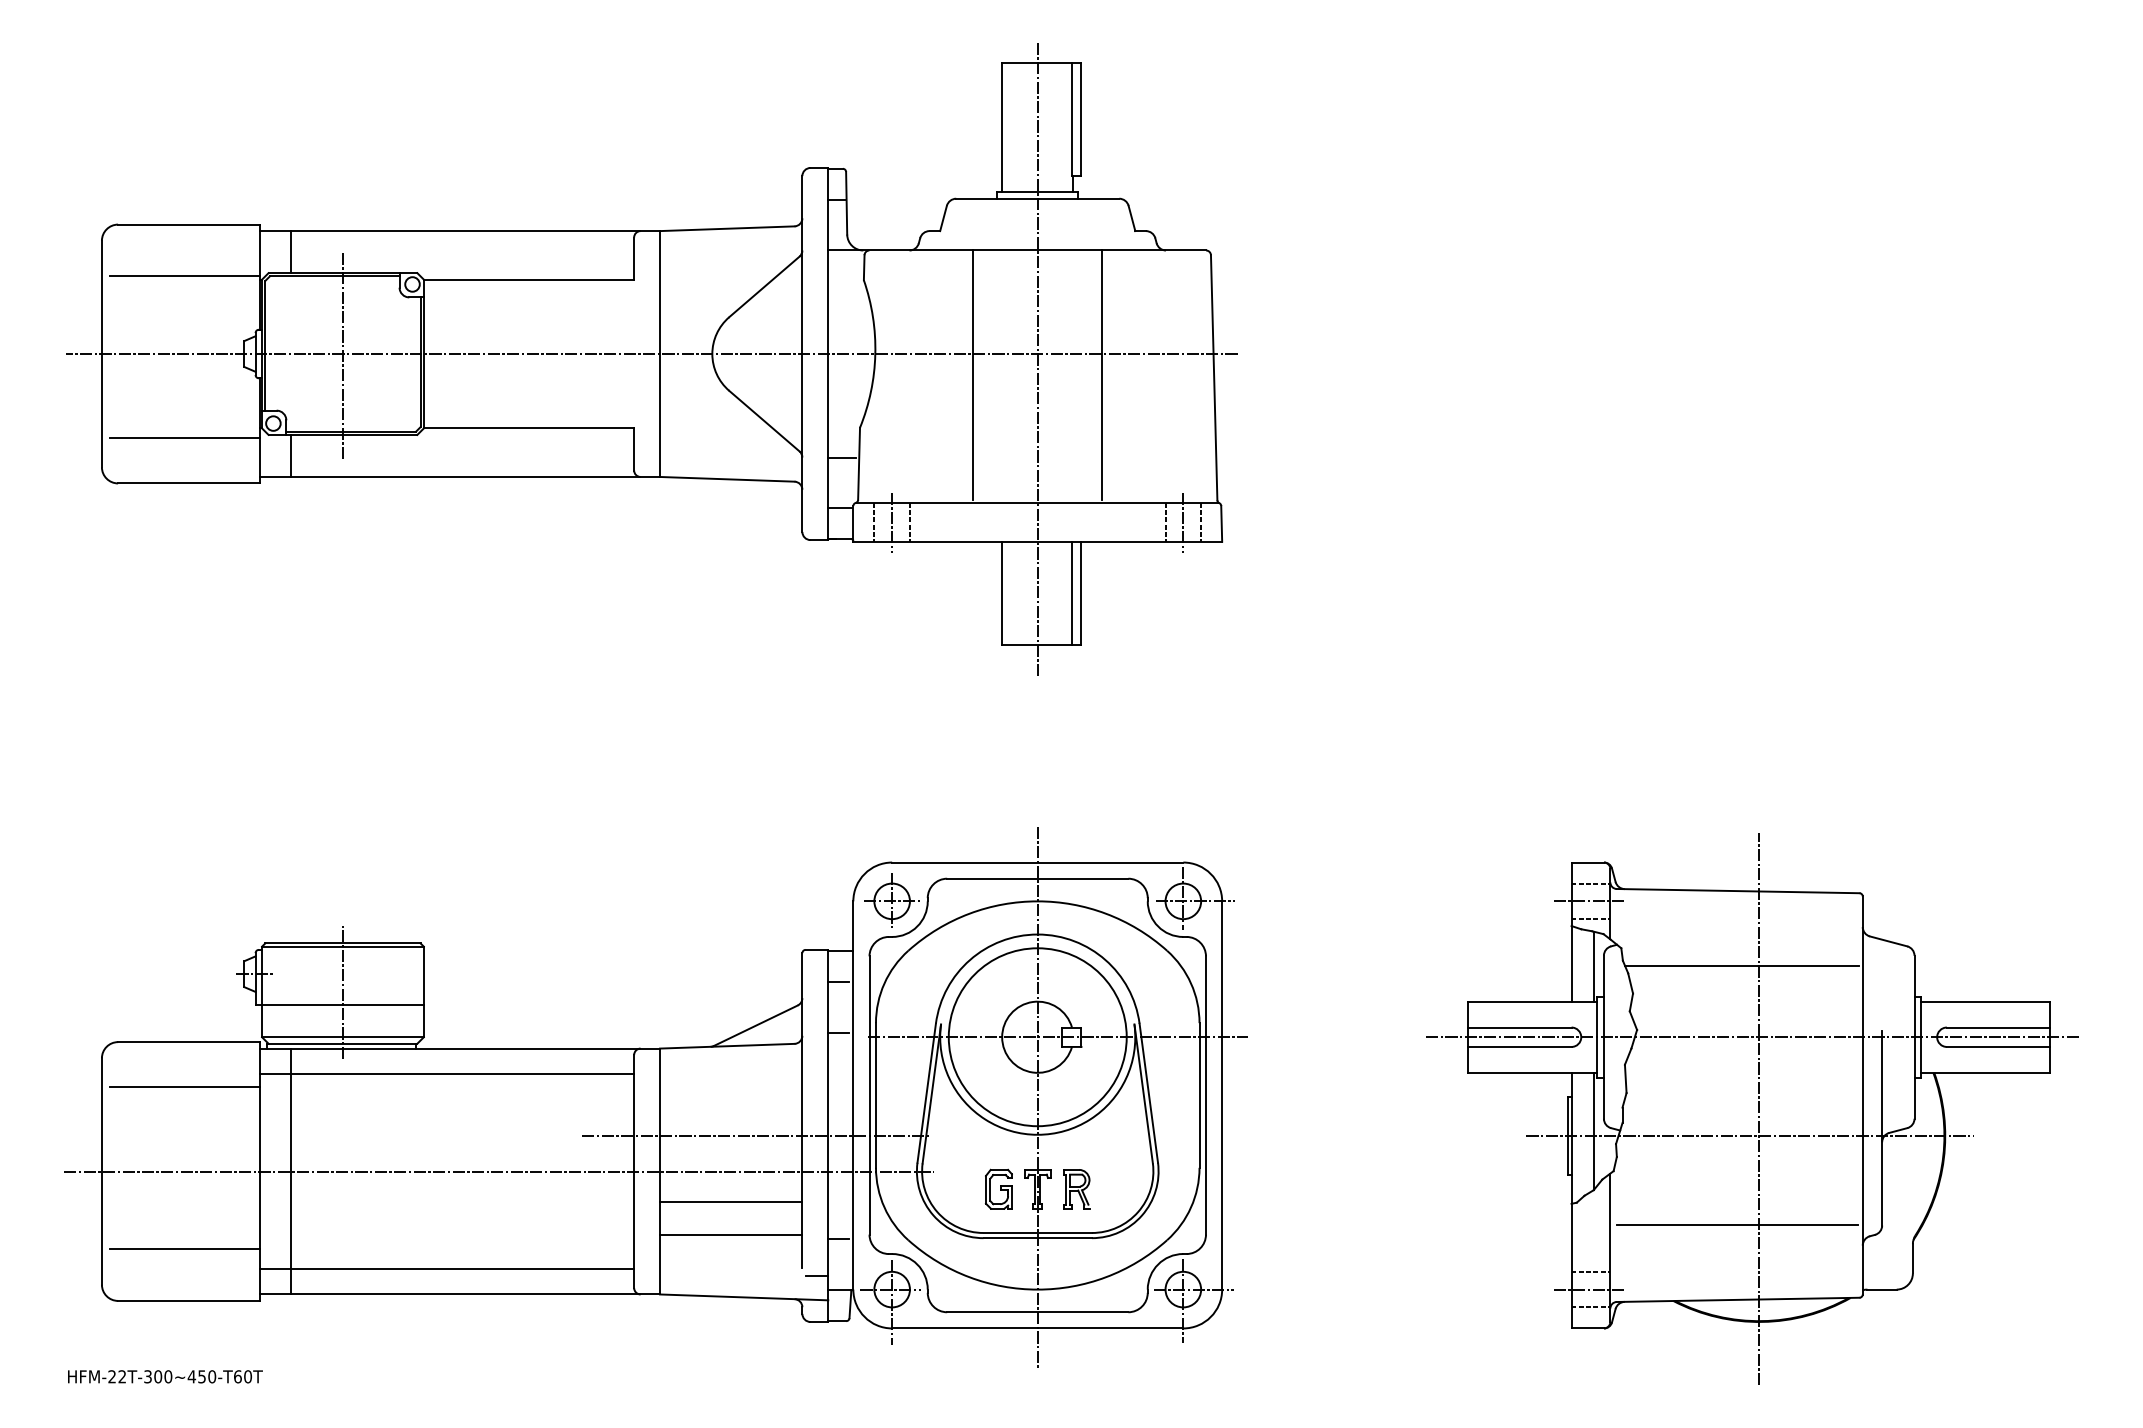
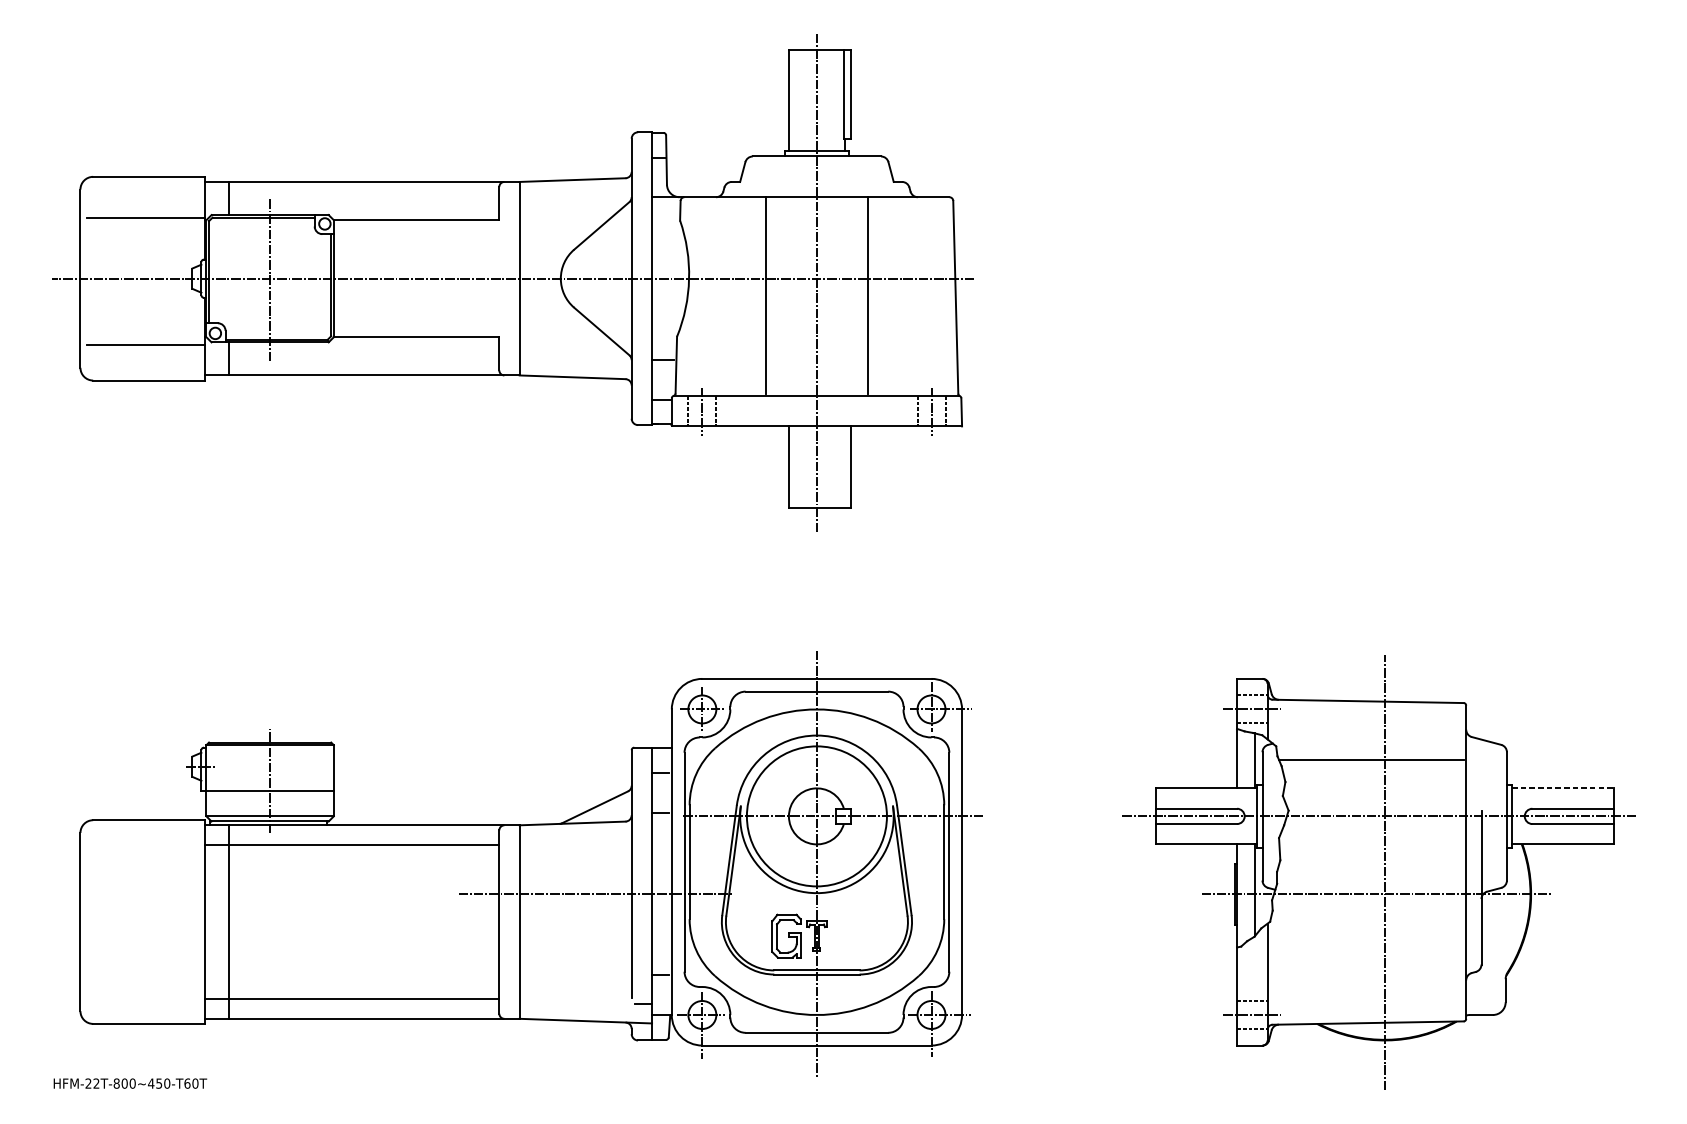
line: (1071, 593) -> (843, 467), removed
line: (1985, 1001) -> (1562, 788), solid -> dashed
line: (185, 1087) -> (146, 855), removed
line: (499, 1171) -> (393, 922), removed
part: (998, 1188) -> (786, 935), size x1.4
part: (1076, 1189) -> (847, 936), removed
line: (731, 1201) -> (575, 945), removed
line: (1737, 1224) -> (1367, 963), removed
line: (731, 1234) -> (575, 971), removed
line: (185, 1249) -> (146, 983), removed
text: (147, 1376) -> (116, 1083), HFM-22T-300~450-T60T -> HFM-22T-800~450-T60T

